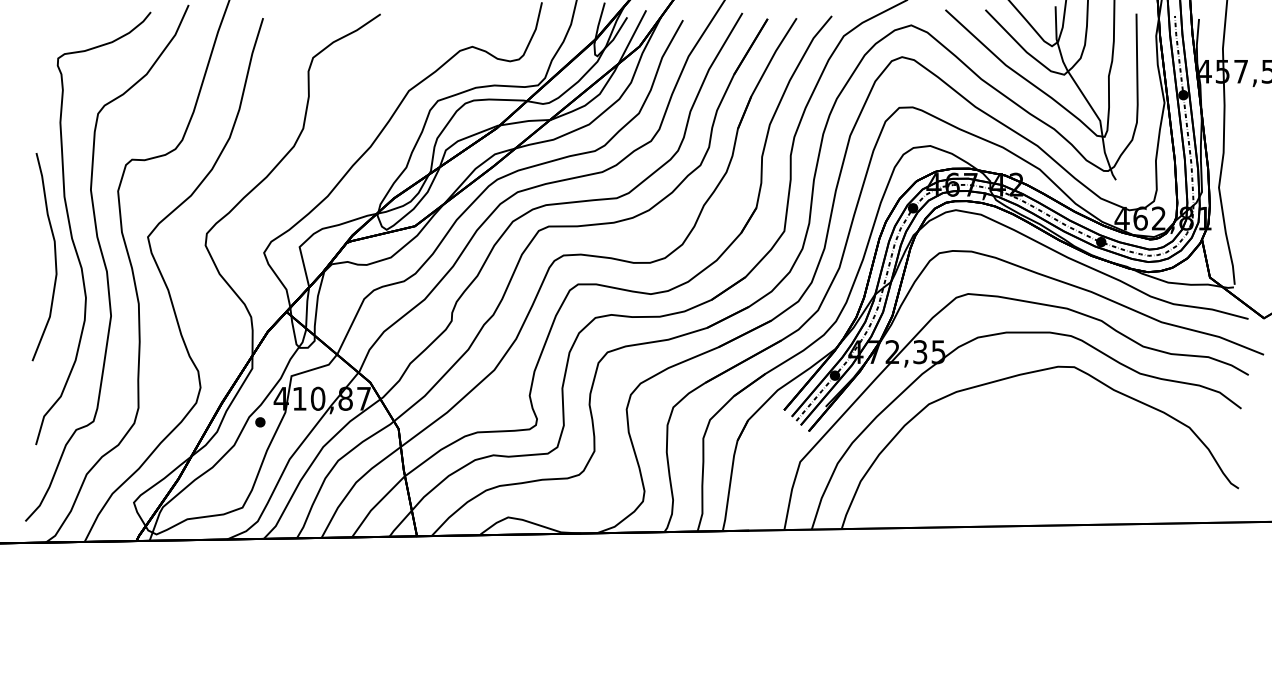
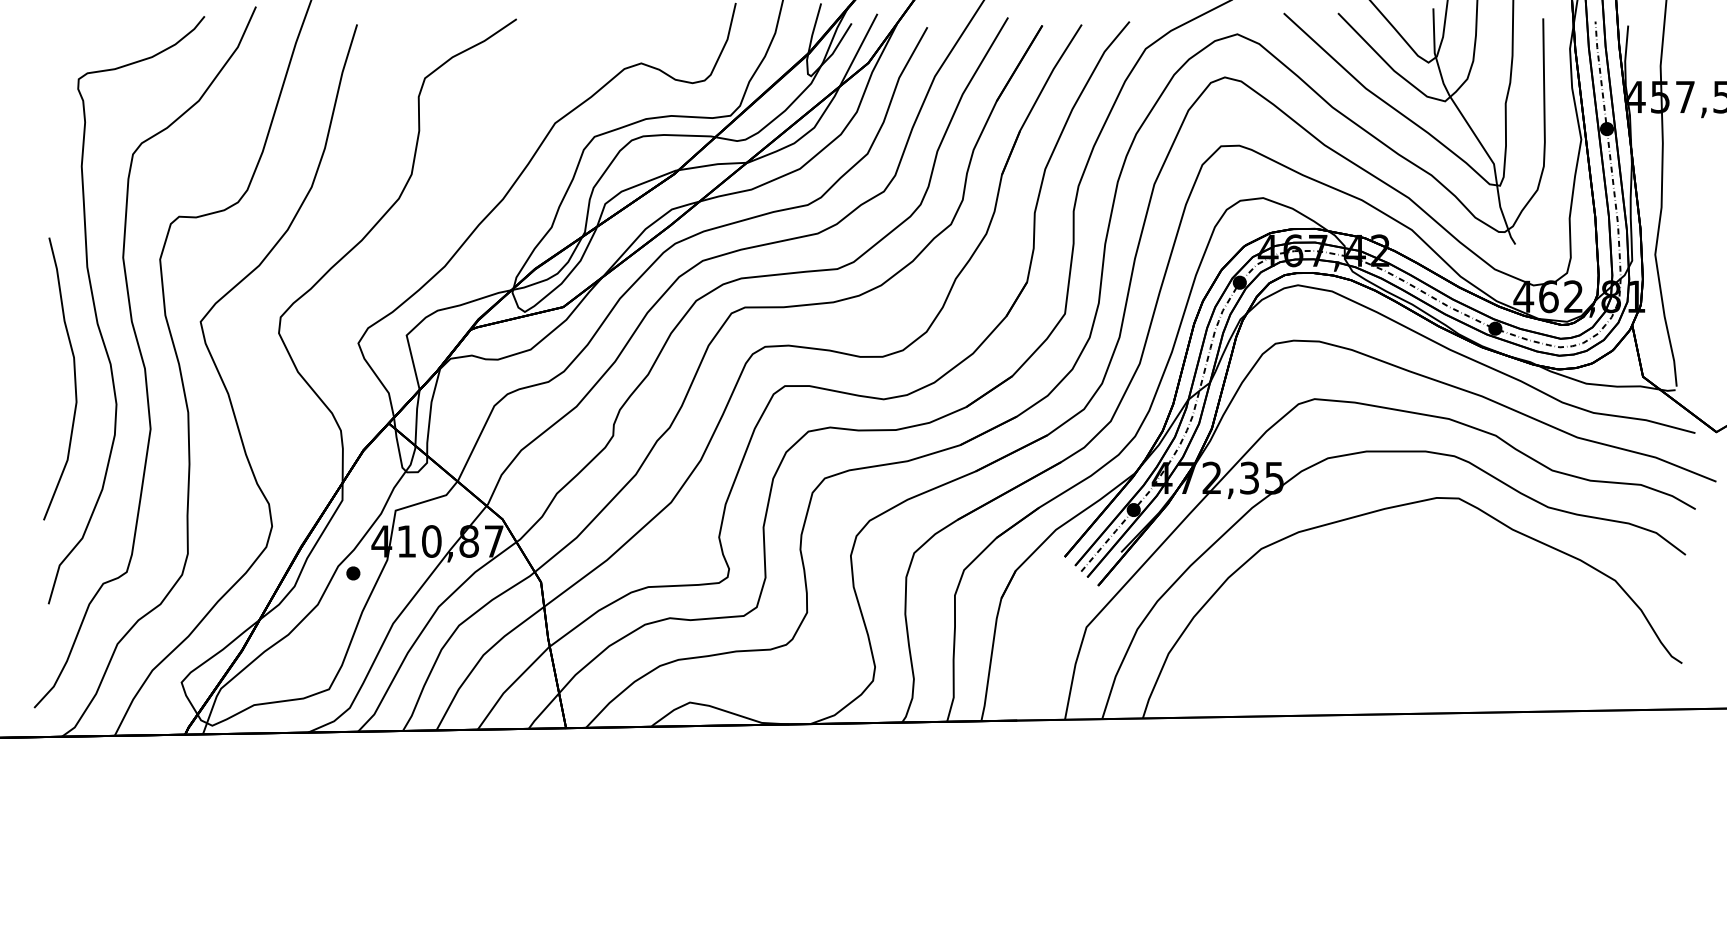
curve: (55, 256) -> (74, 378), moved

